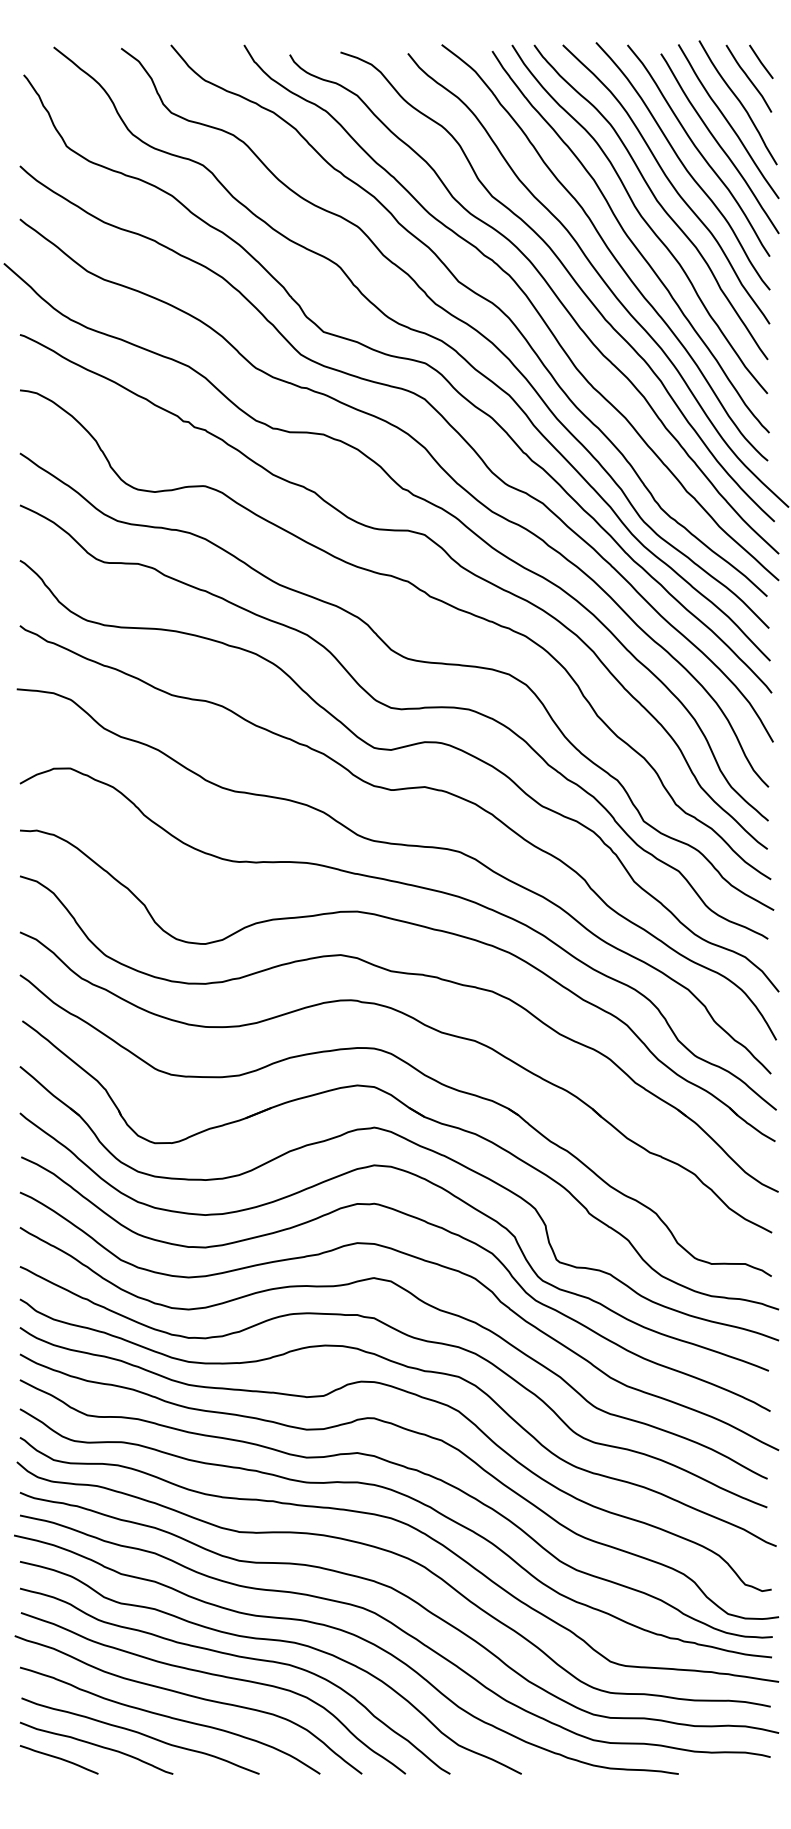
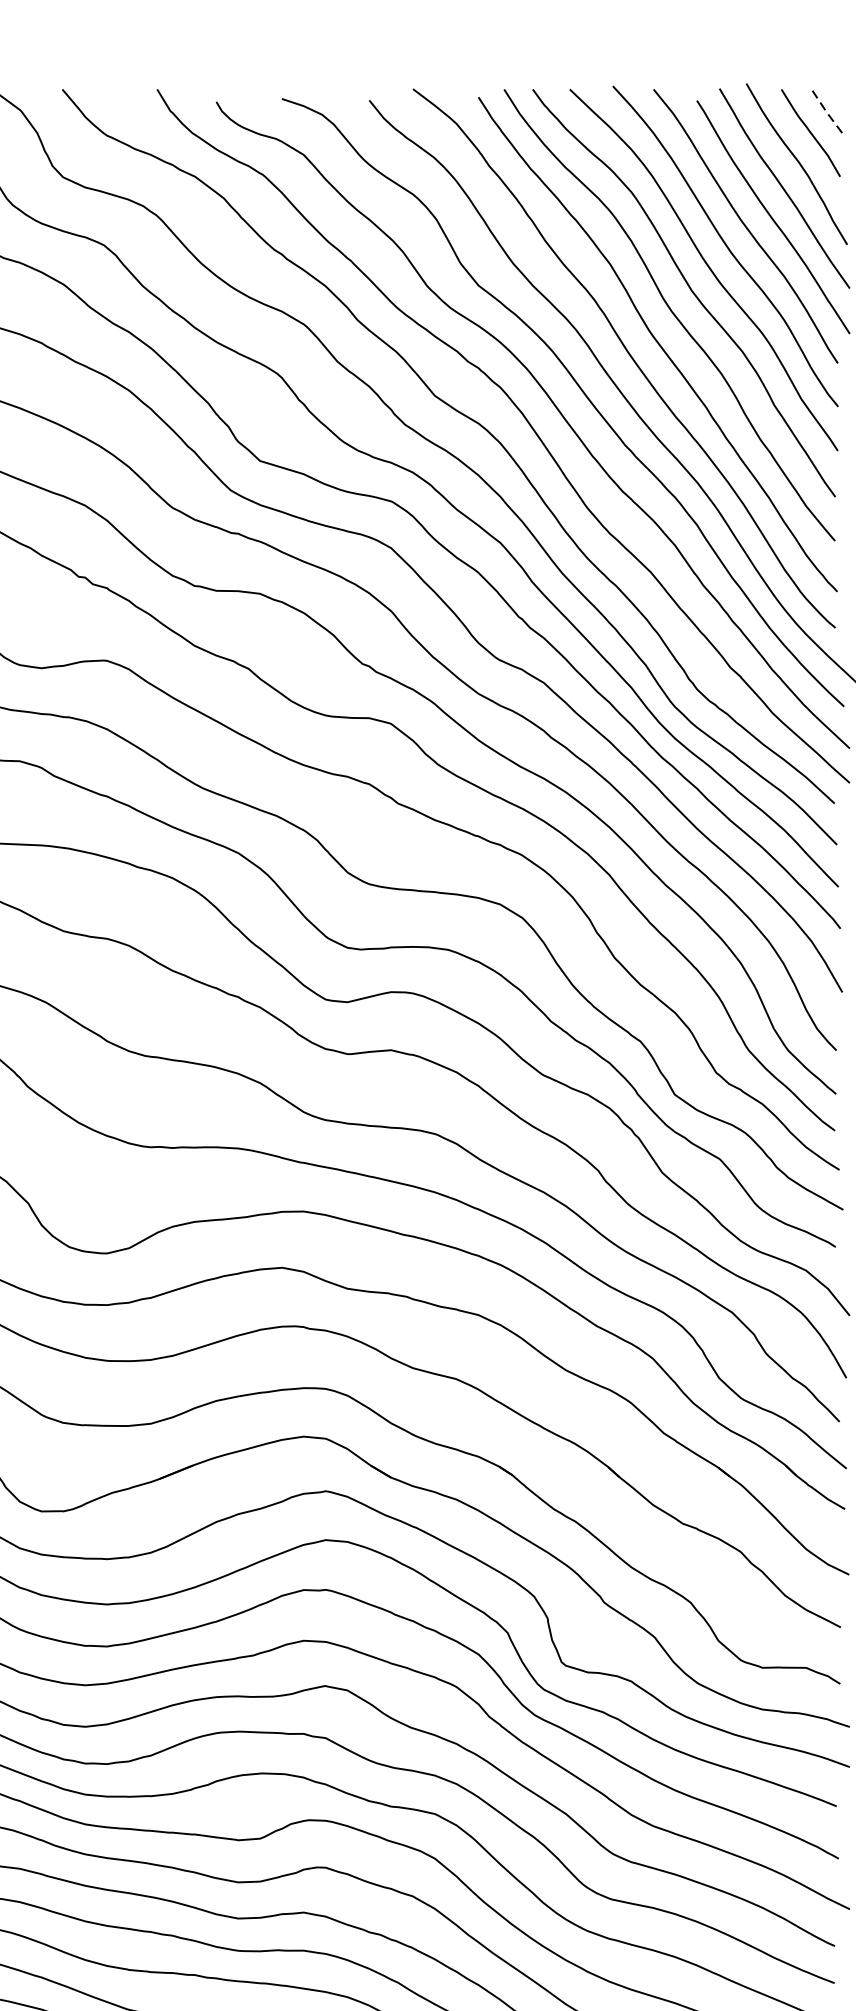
line: (760, 62) -> (825, 112), solid -> dashed

